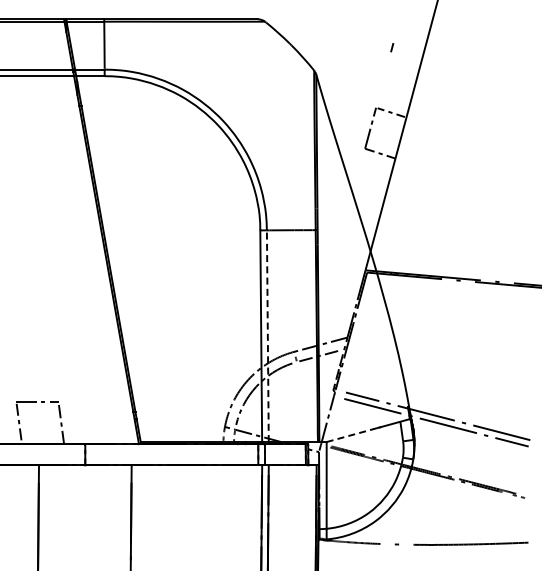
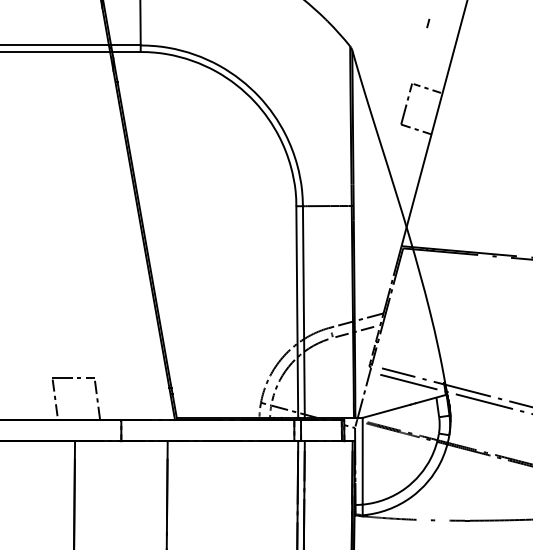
line: (267, 336) -> (303, 312), dashed -> solid
line: (350, 435) -> (386, 411), dashed -> solid

